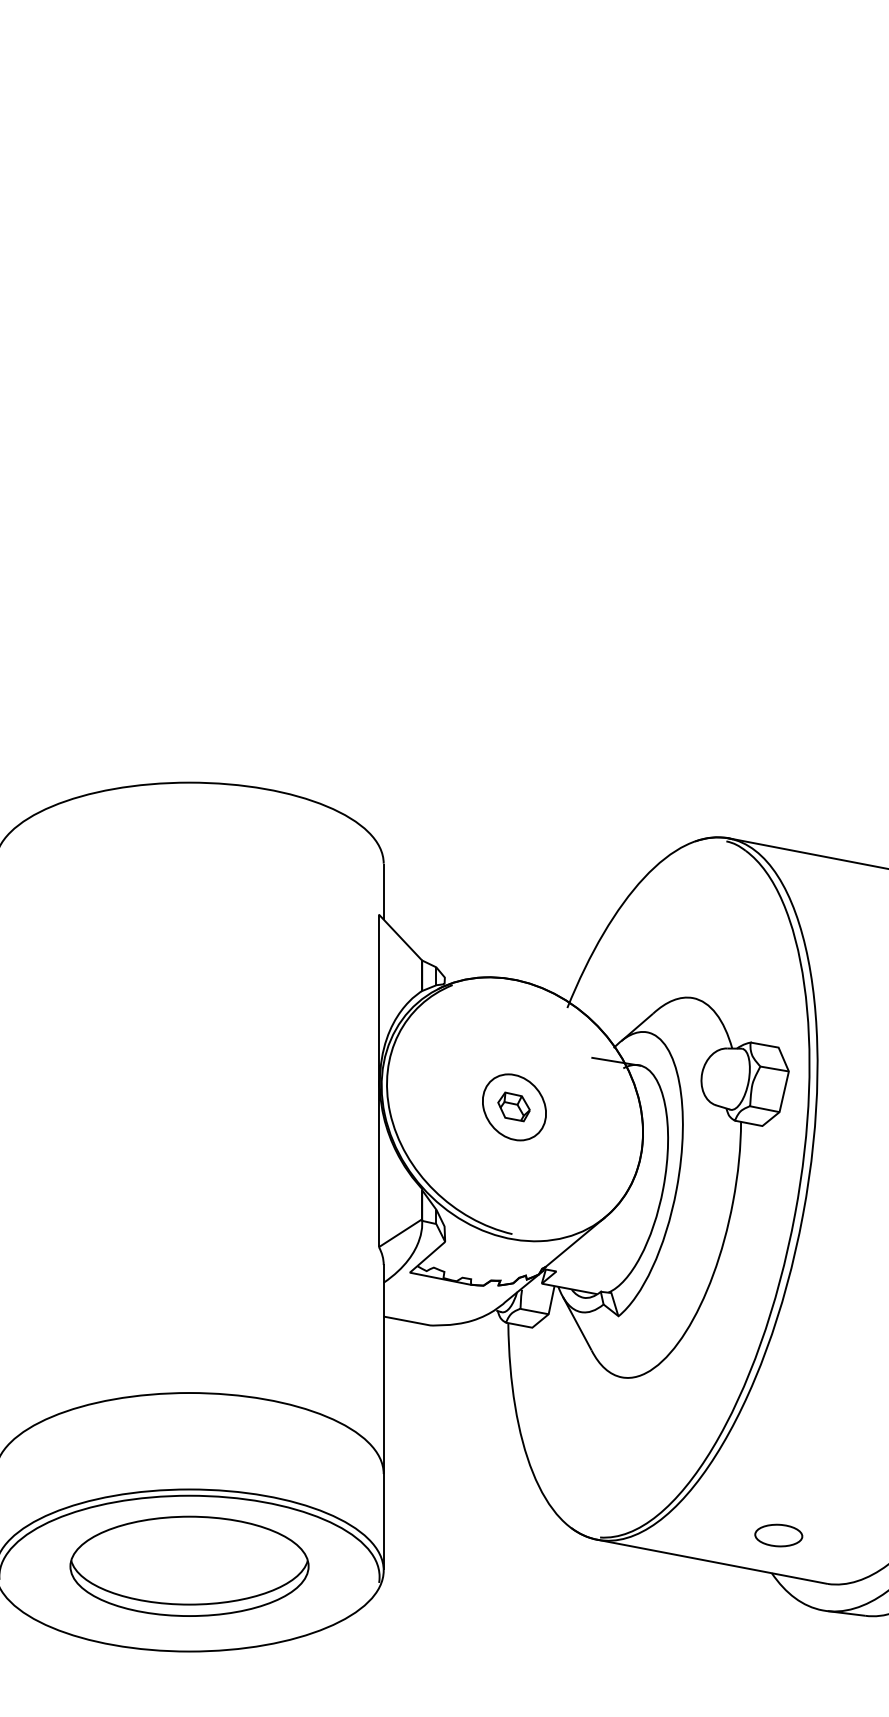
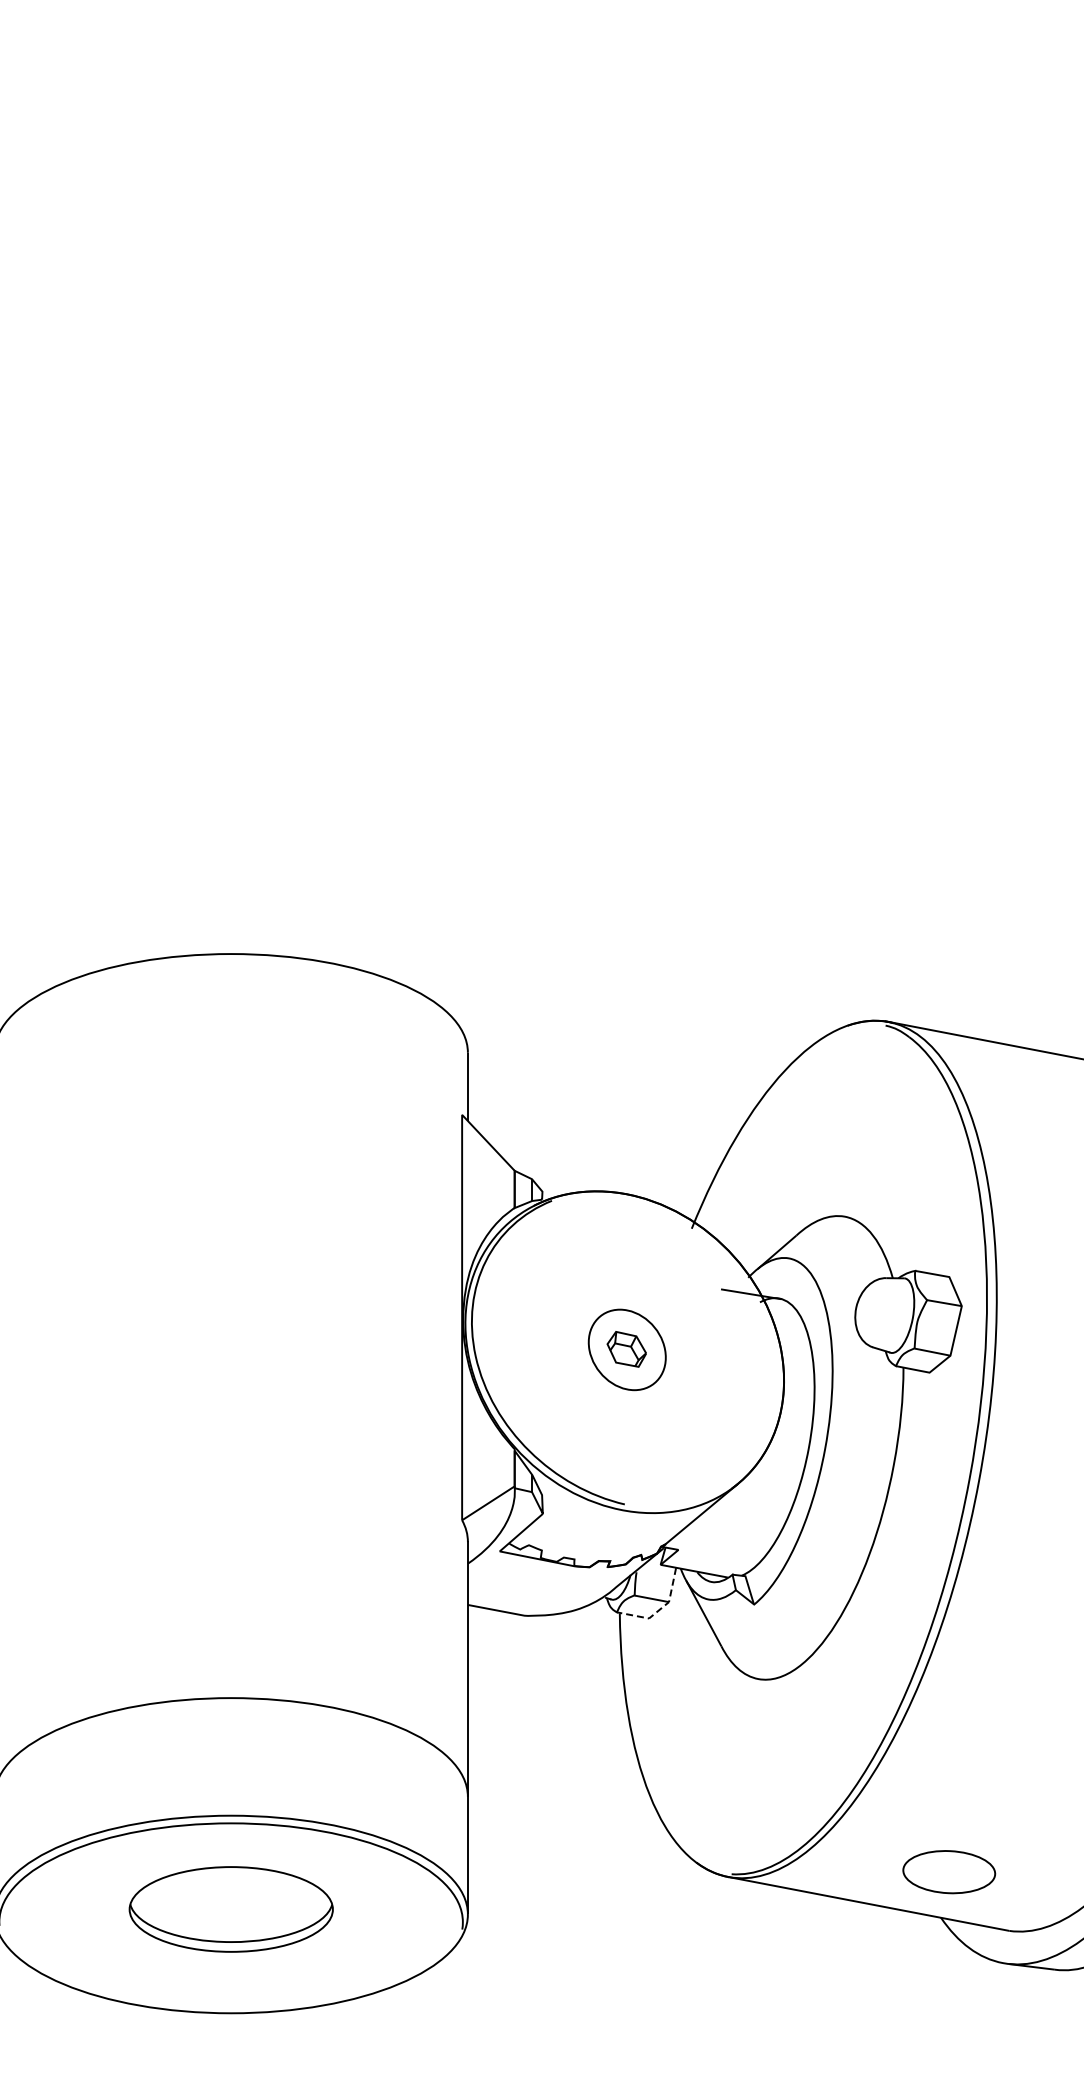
line: (540, 1320) -> (659, 1609), solid -> dashed
part: (778, 1535) -> (949, 1871), size x1.6
part: (189, 1566) -> (231, 1909), size x0.7

